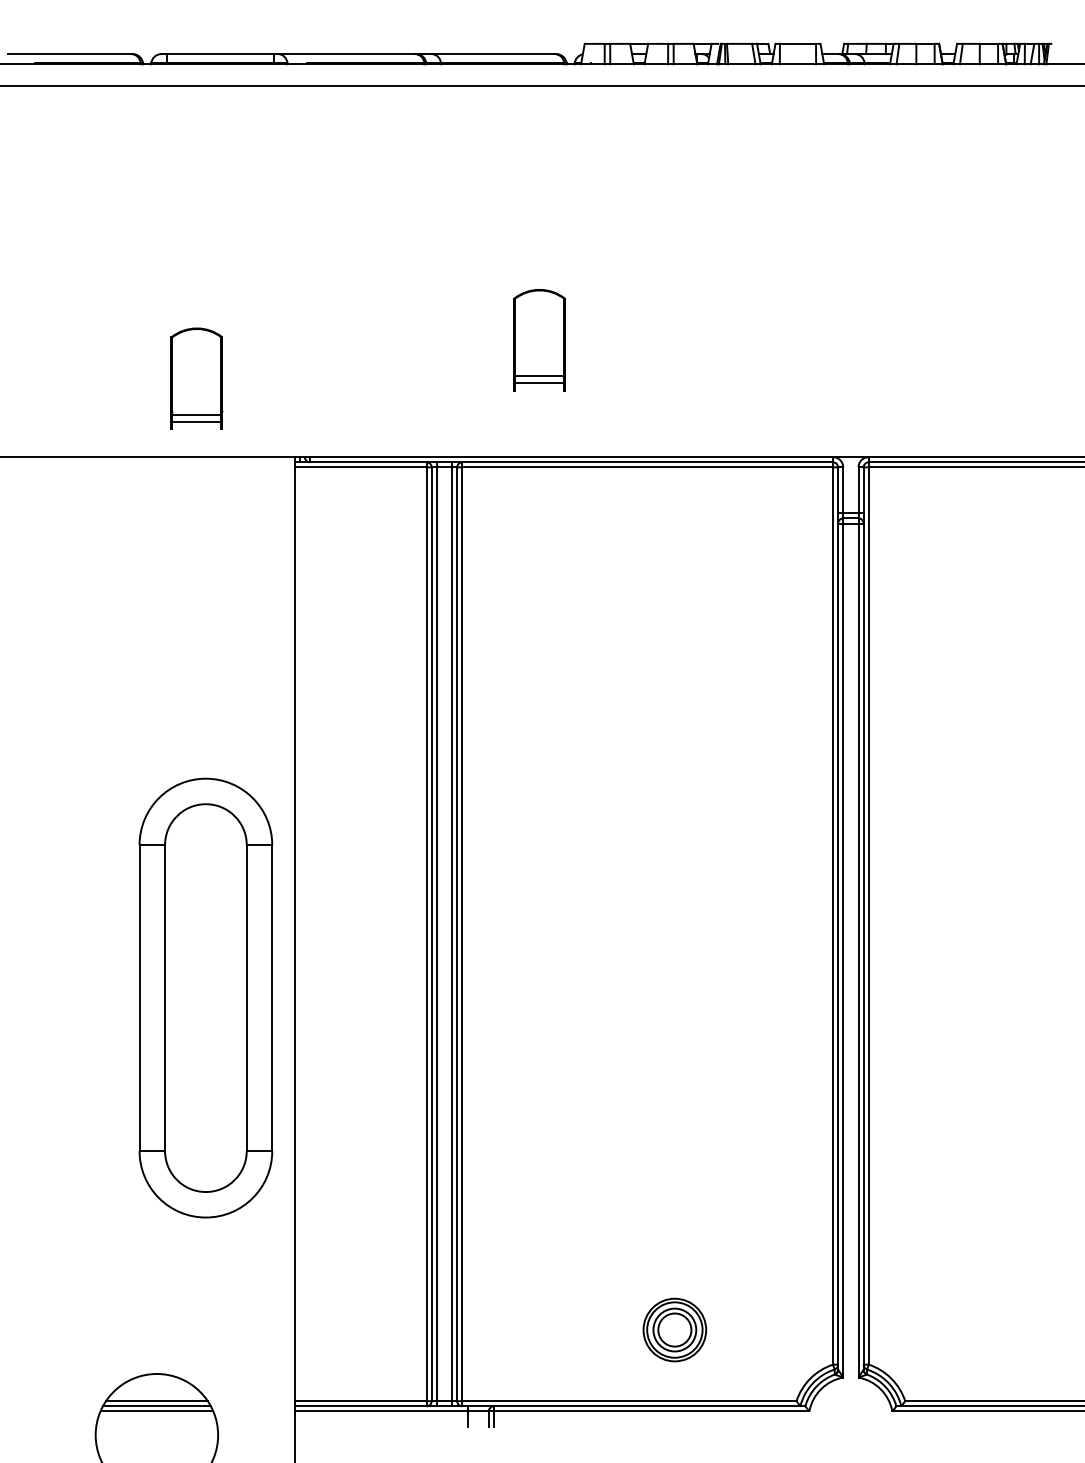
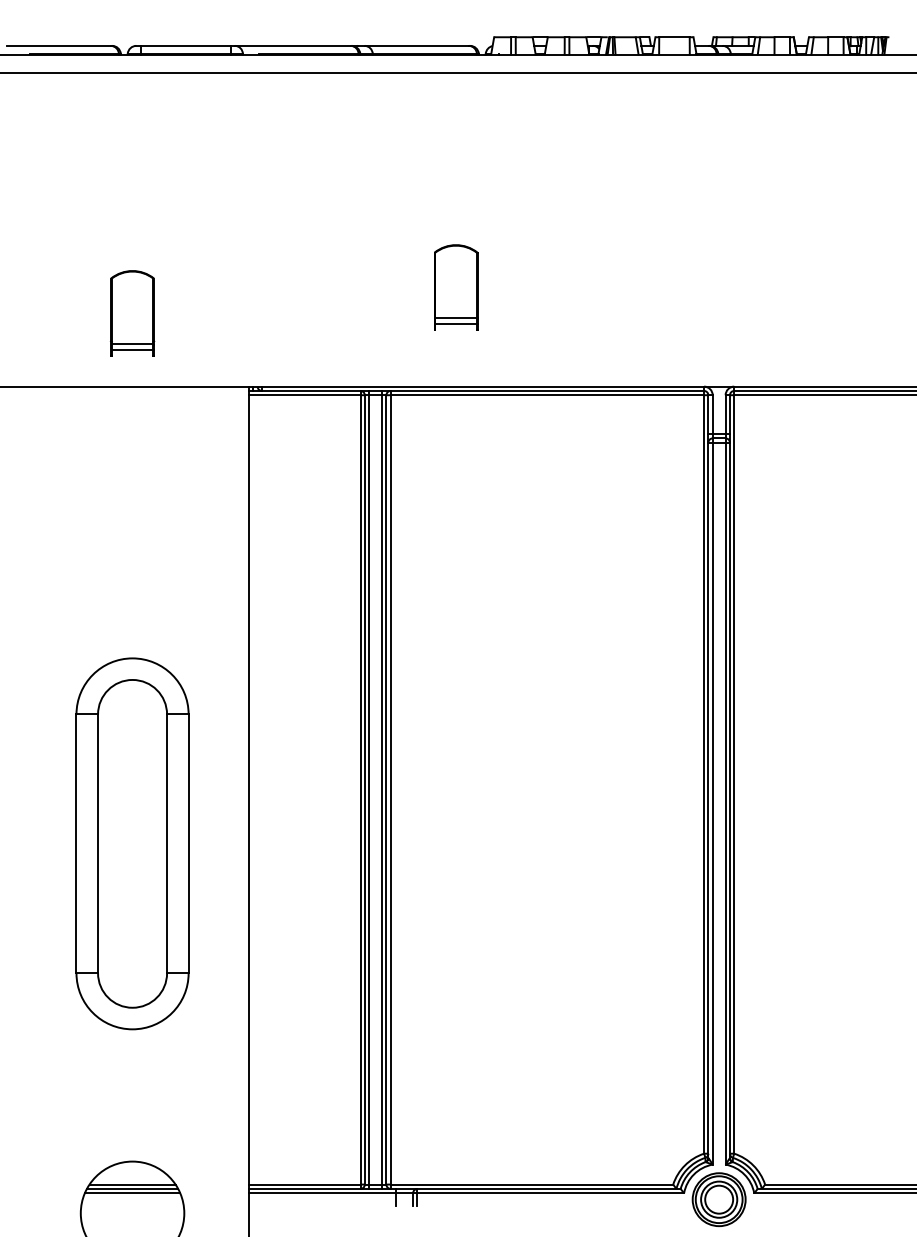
part: (196, 378) -> (132, 313), moved
part: (205, 997) -> (132, 843), moved
part: (674, 1329) -> (718, 1199), moved

